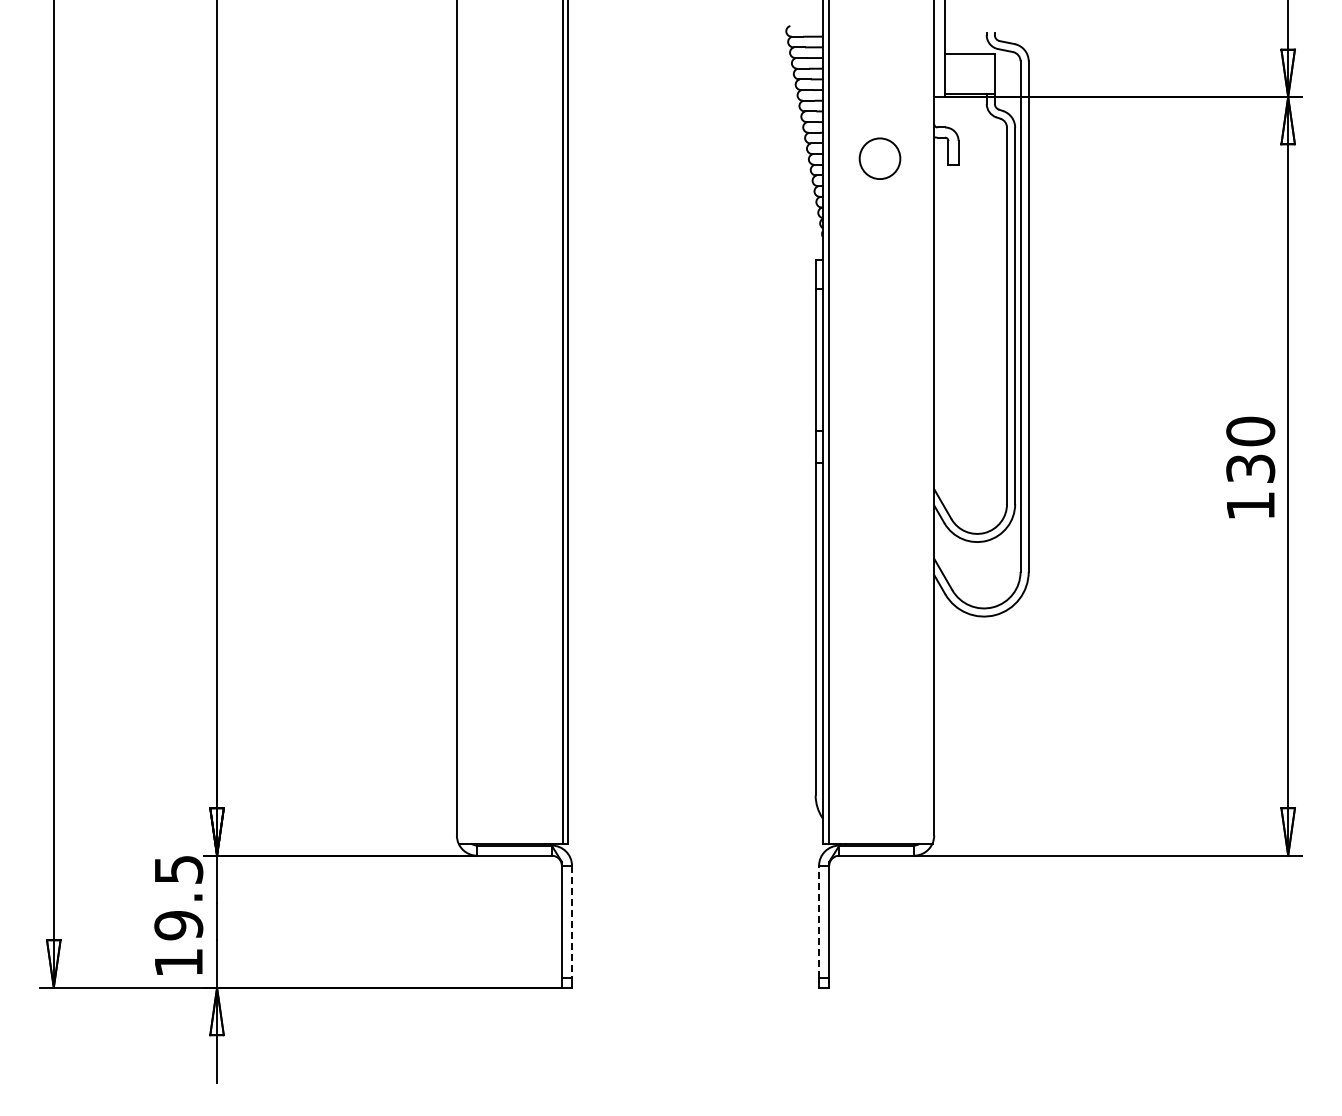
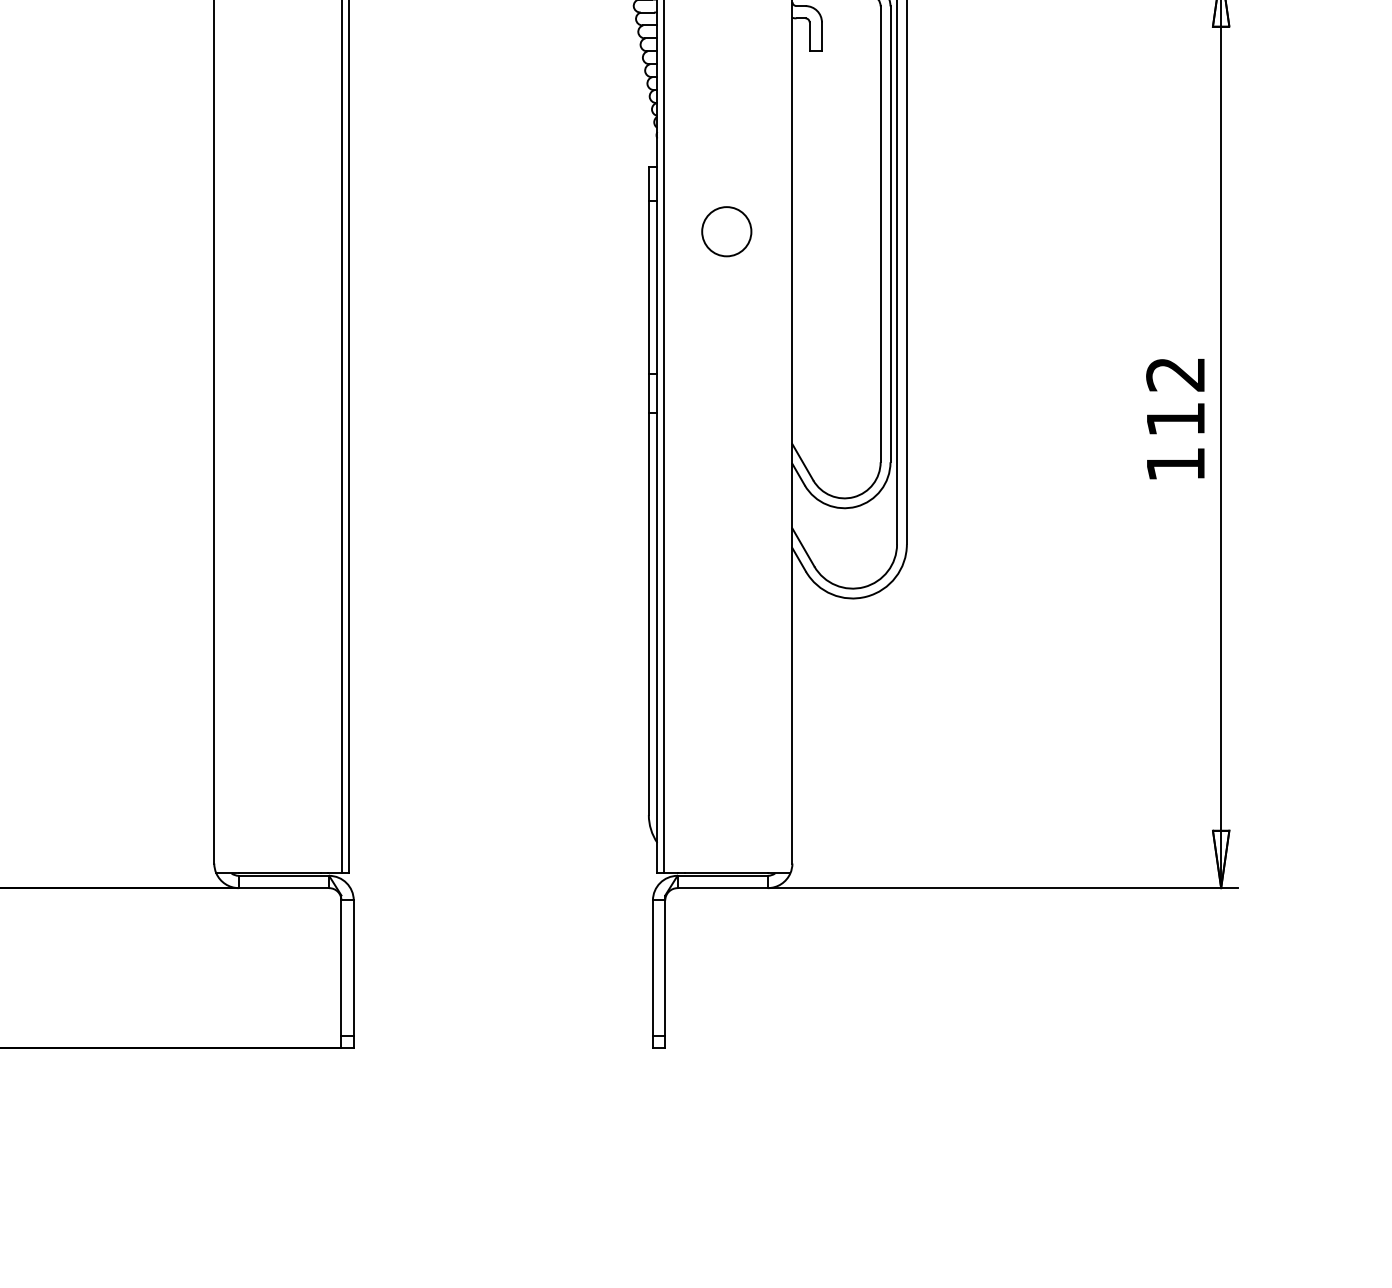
circle: (879, 158) -> (726, 231), moved
text: (1250, 449) -> (1175, 396), 130 -> 112
line: (572, 921) -> (354, 967), dashed -> solid
line: (819, 921) -> (653, 967), dashed -> solid

